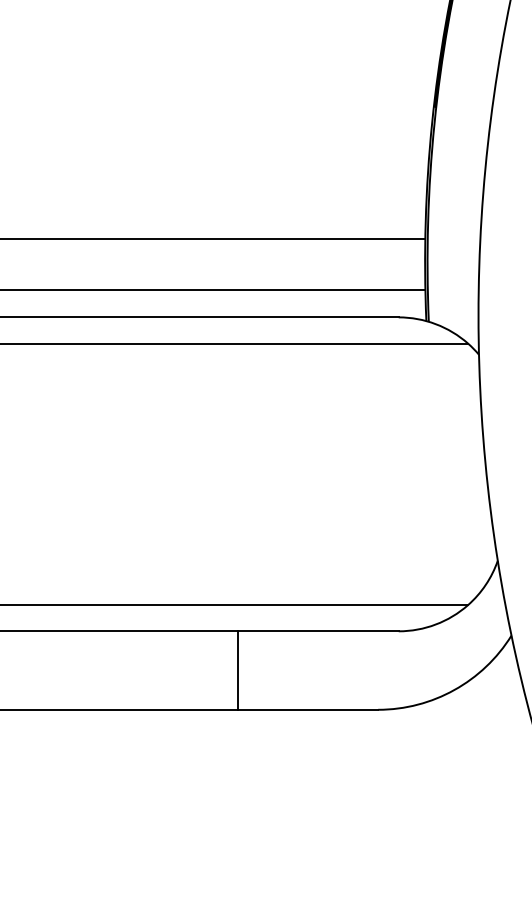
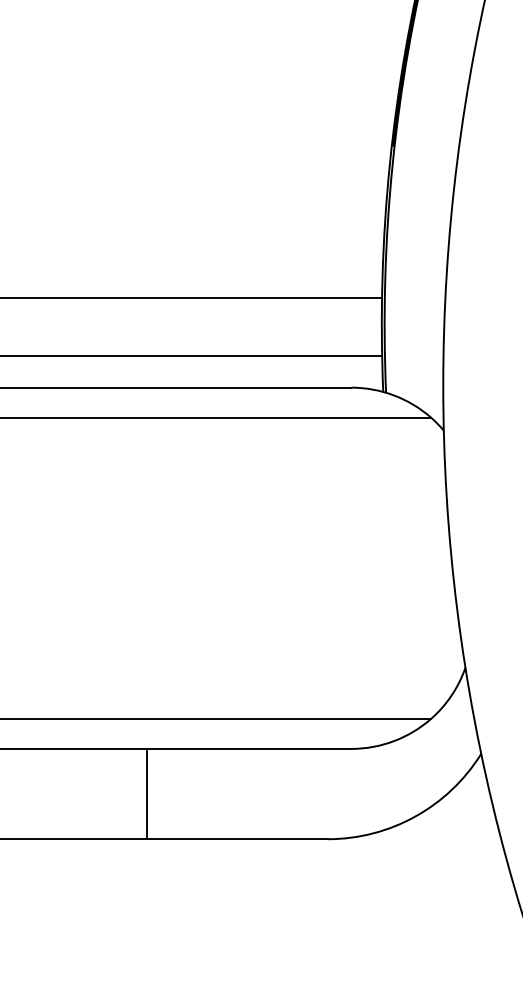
line: (238, 670) -> (147, 793), moved

